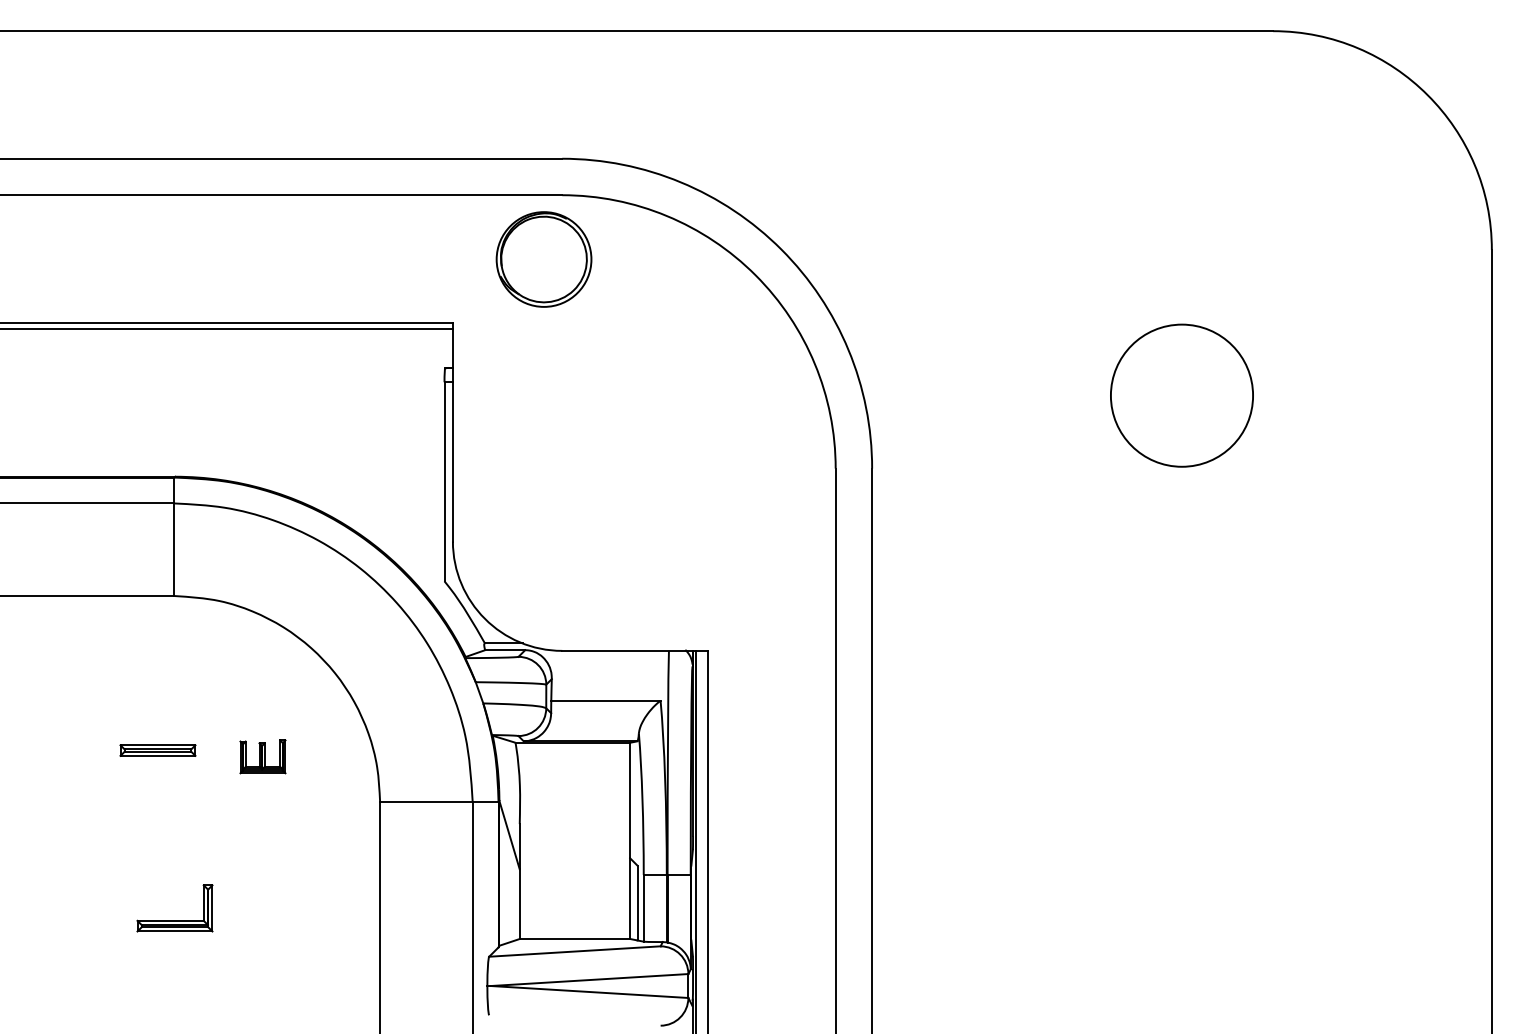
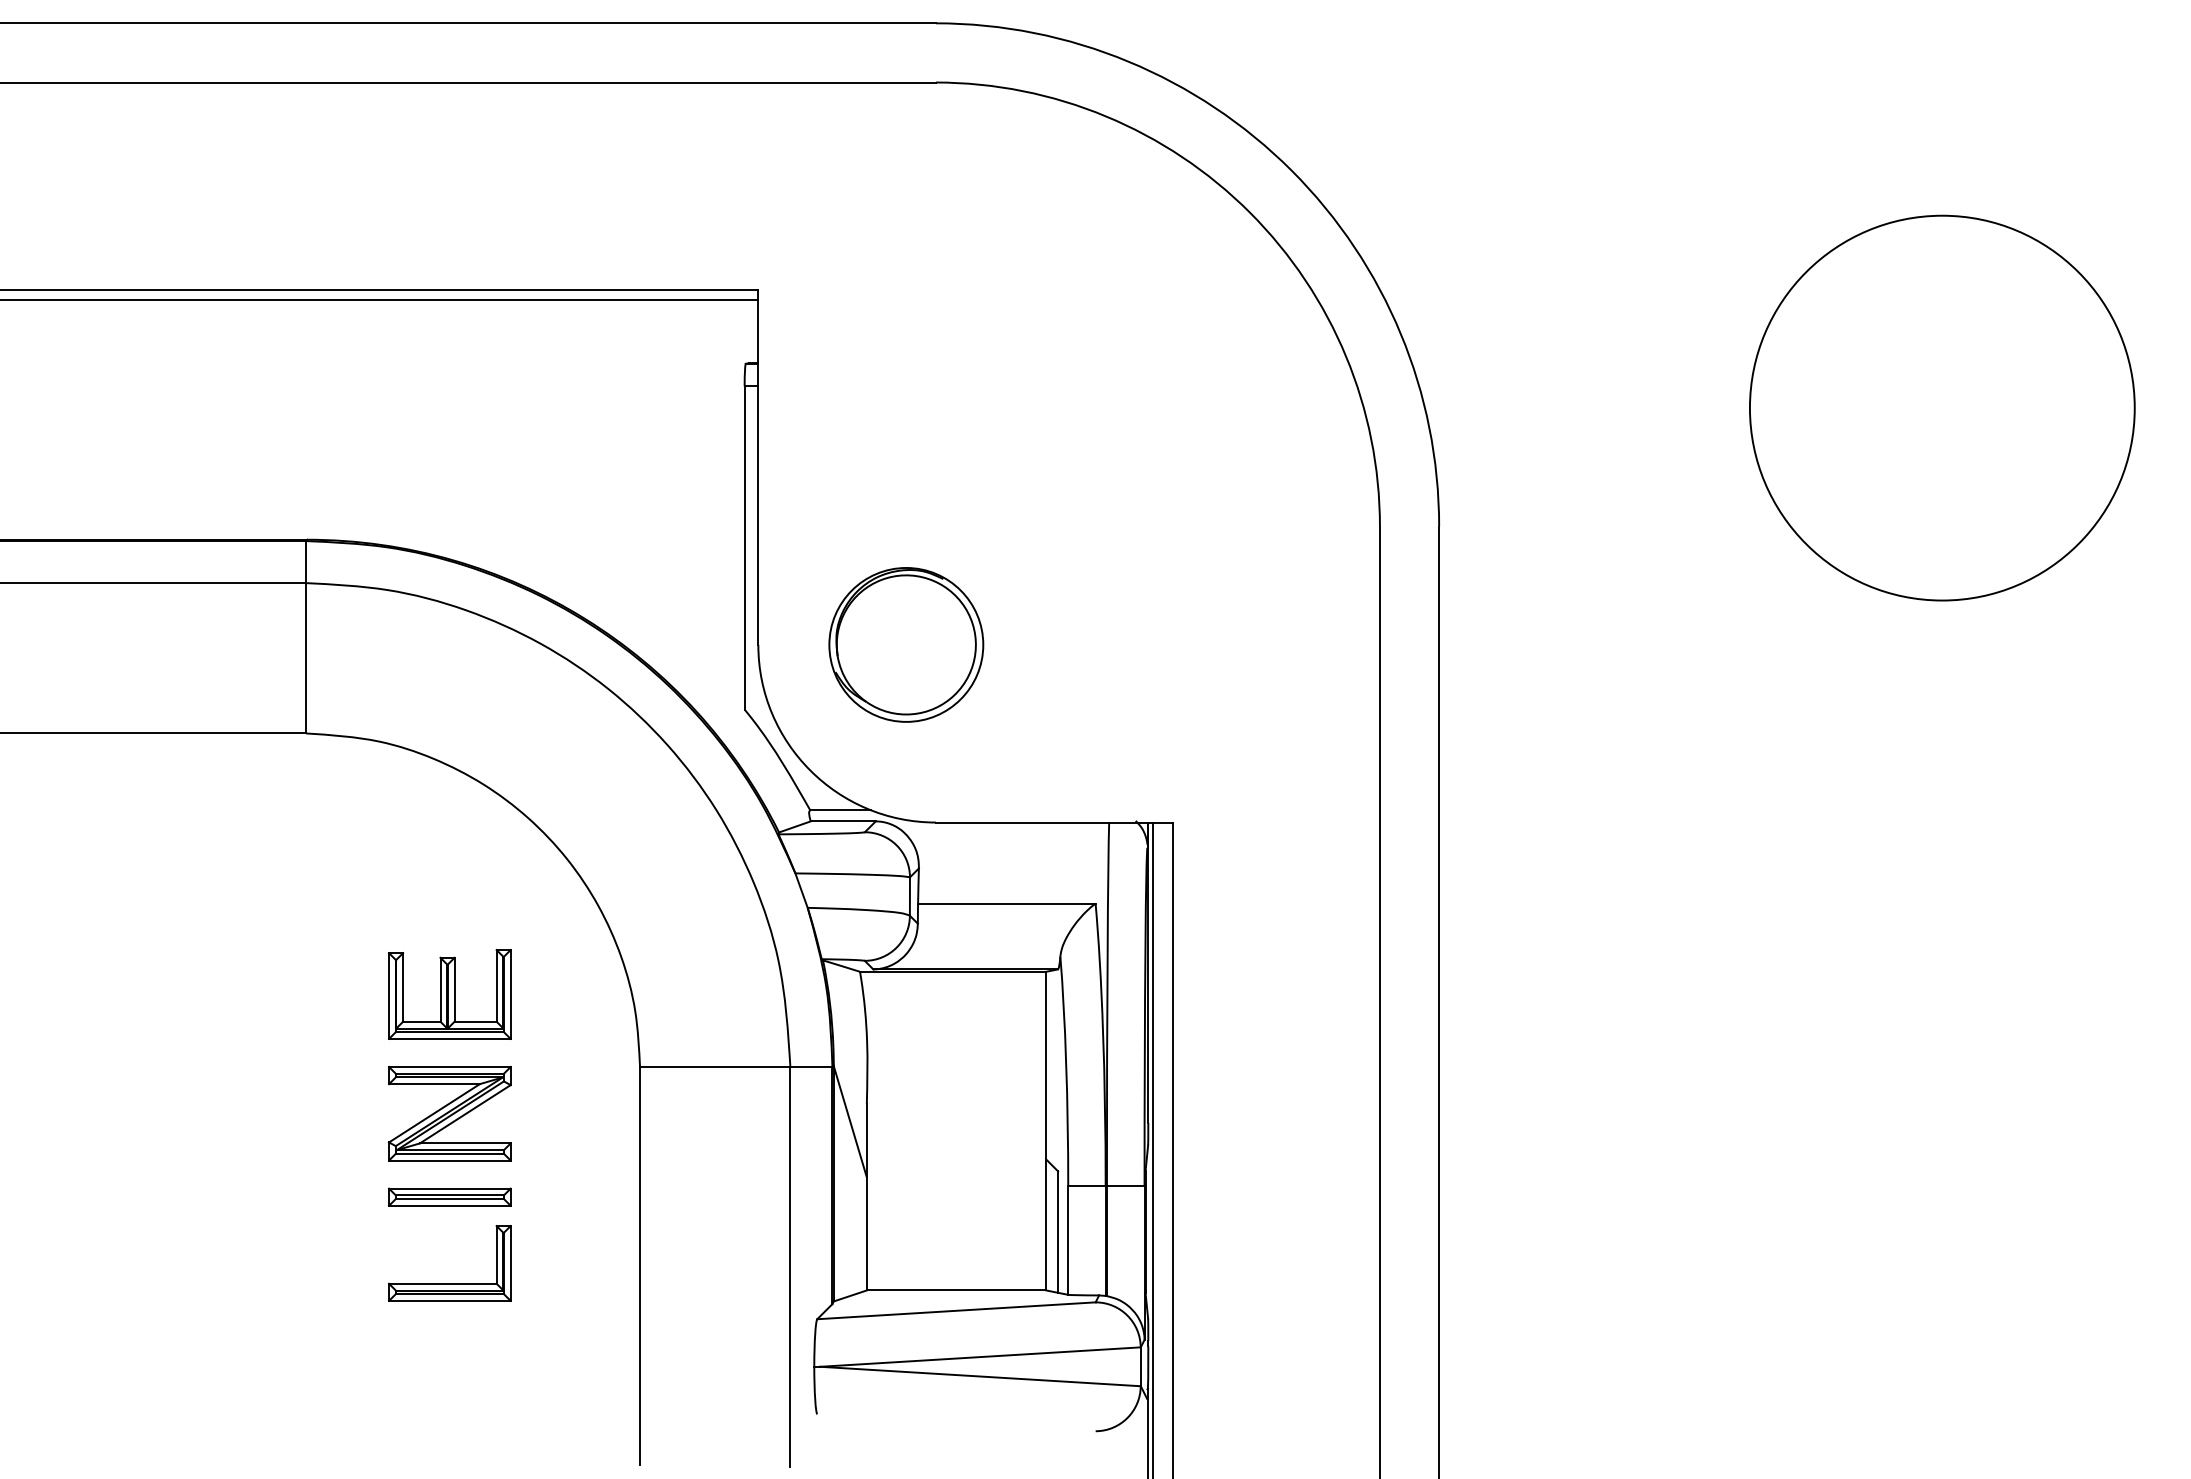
part: (543, 259) -> (905, 644), moved
circle: (1181, 395) -> (1941, 407), size x1.67
part: (157, 750) -> (449, 1197), moved
part: (262, 756) -> (449, 994), size x1.67
part: (262, 830) -> (449, 1114), added
part: (174, 920) -> (449, 1283), moved

